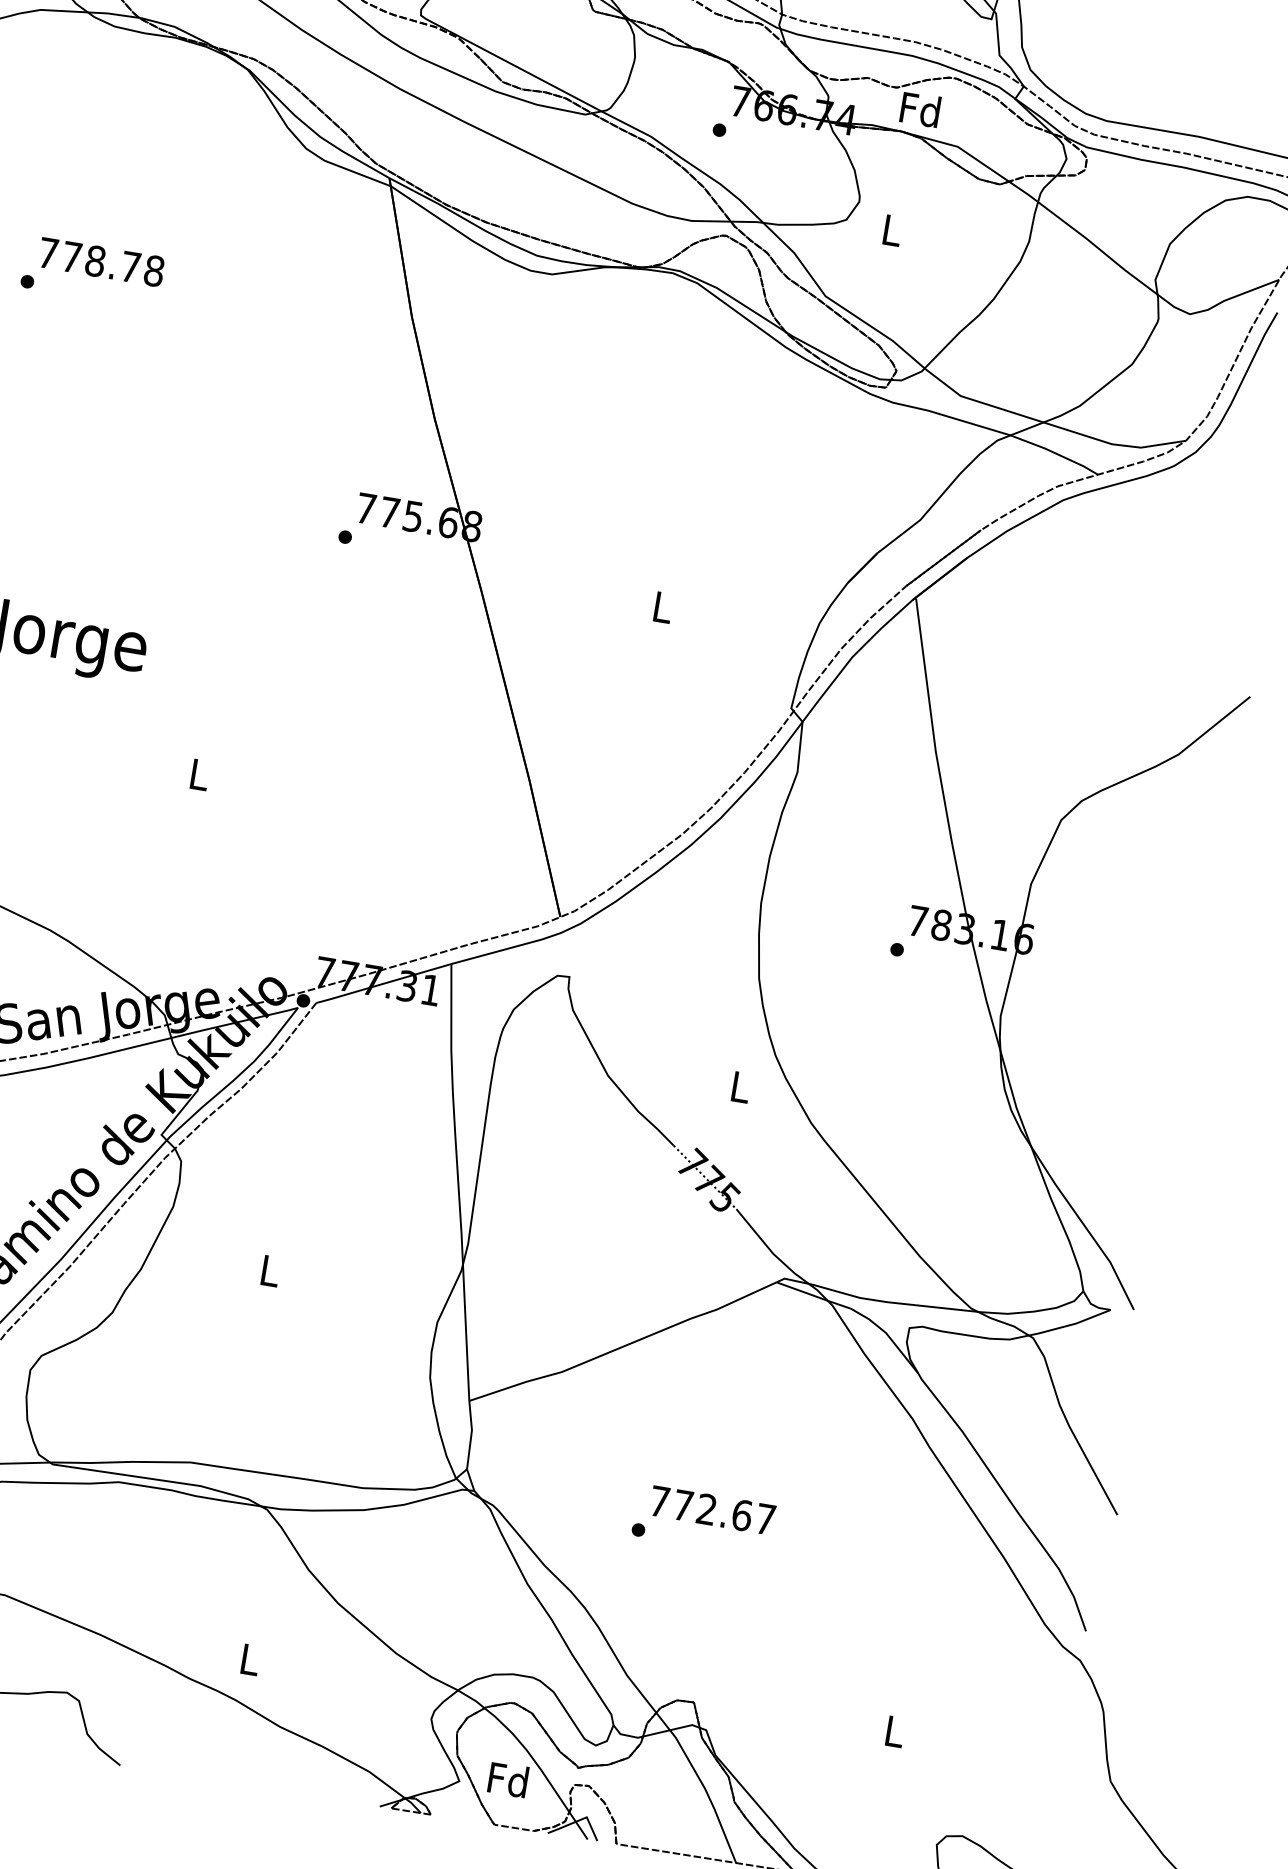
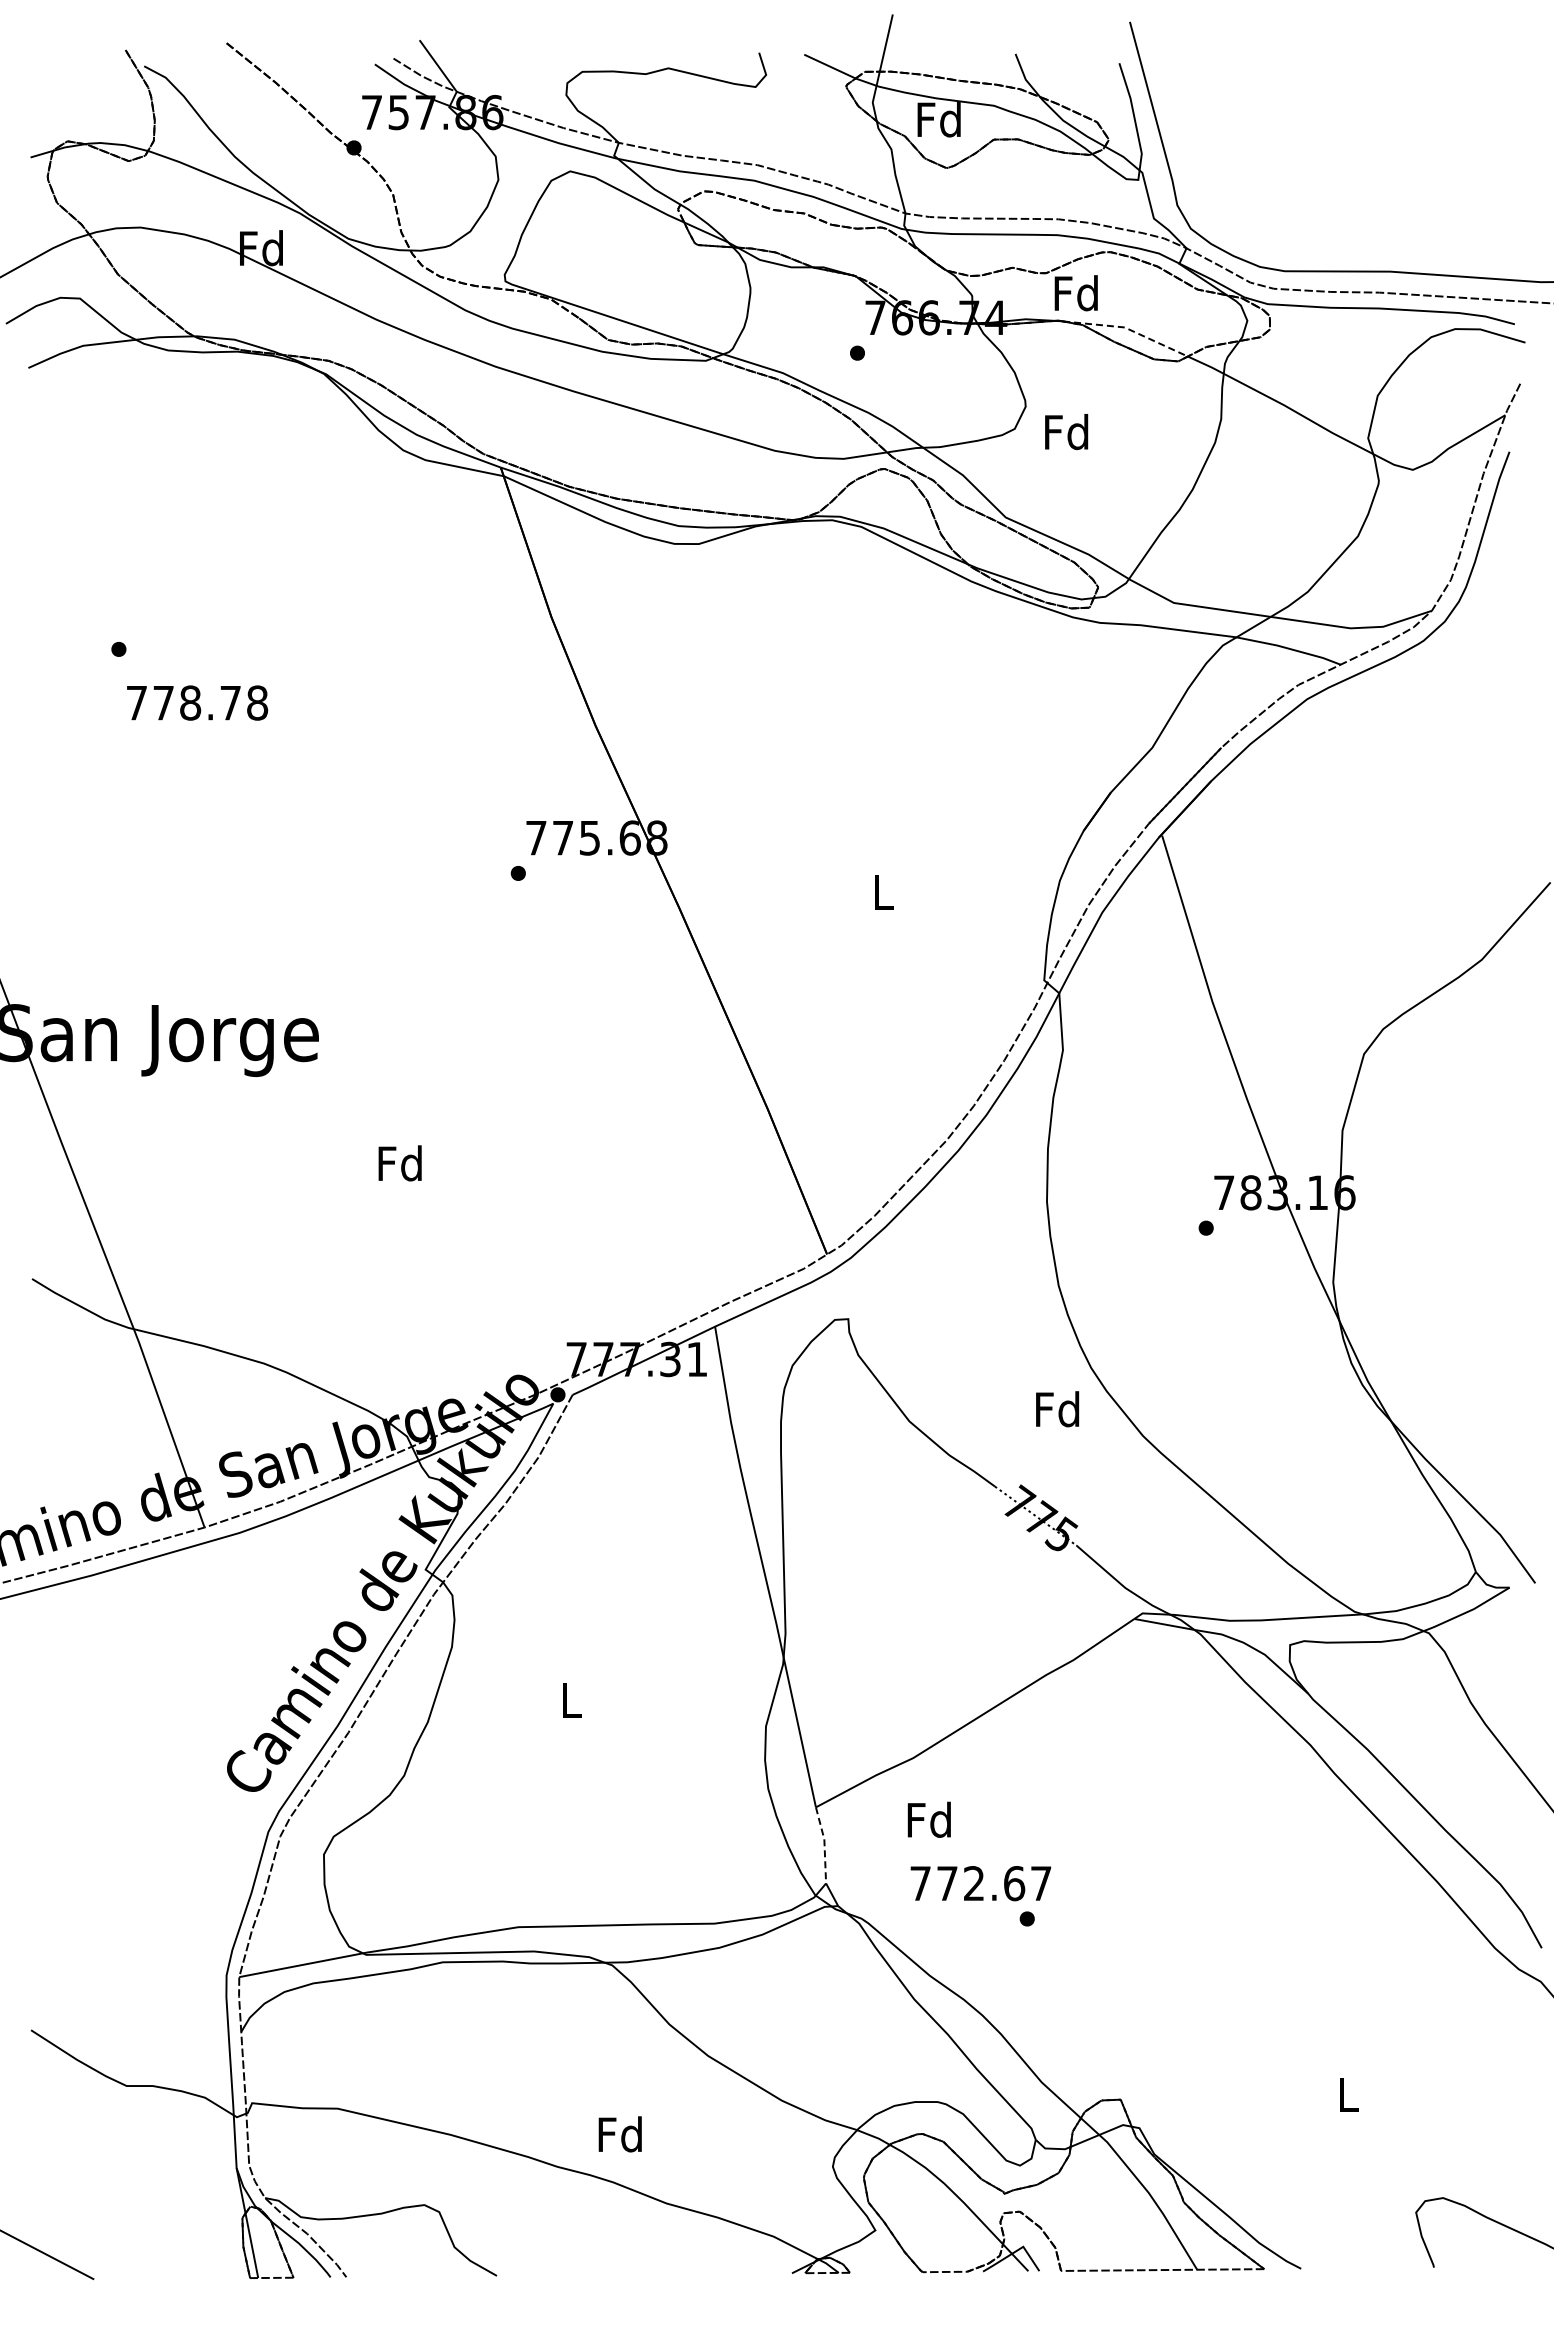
line: (960, 149) -> (1128, 329), solid -> dashed
text: (891, 230) -> (1066, 432), L -> Fd
text: (101, 261) -> (197, 702), moved
text: (198, 774) -> (399, 1163), L -> Fd
text: (739, 1087) -> (1057, 1409), L -> Fd
line: (471, 1434) -> (824, 1844), solid -> dashed
text: (712, 1510) -> (980, 1883), moved
text: (248, 1659) -> (619, 2134), L -> Fd
text: (507, 1779) -> (928, 1819), moved

